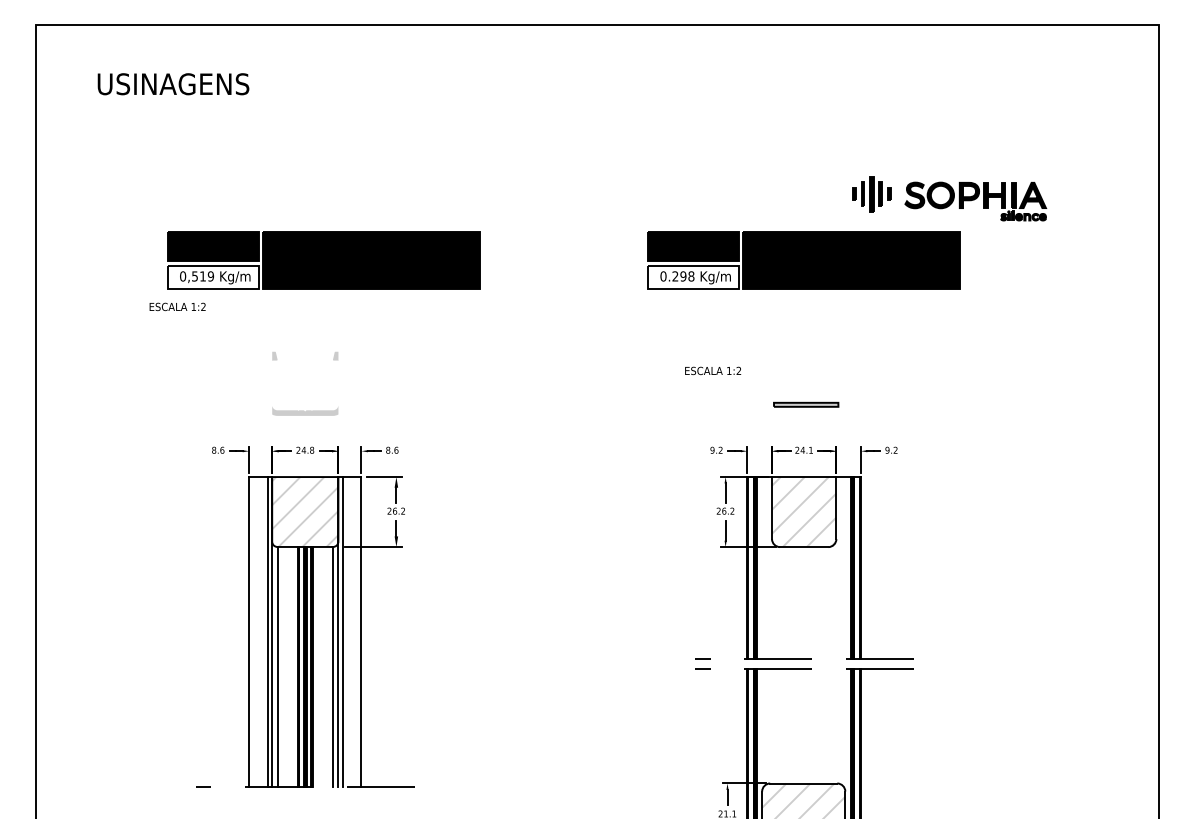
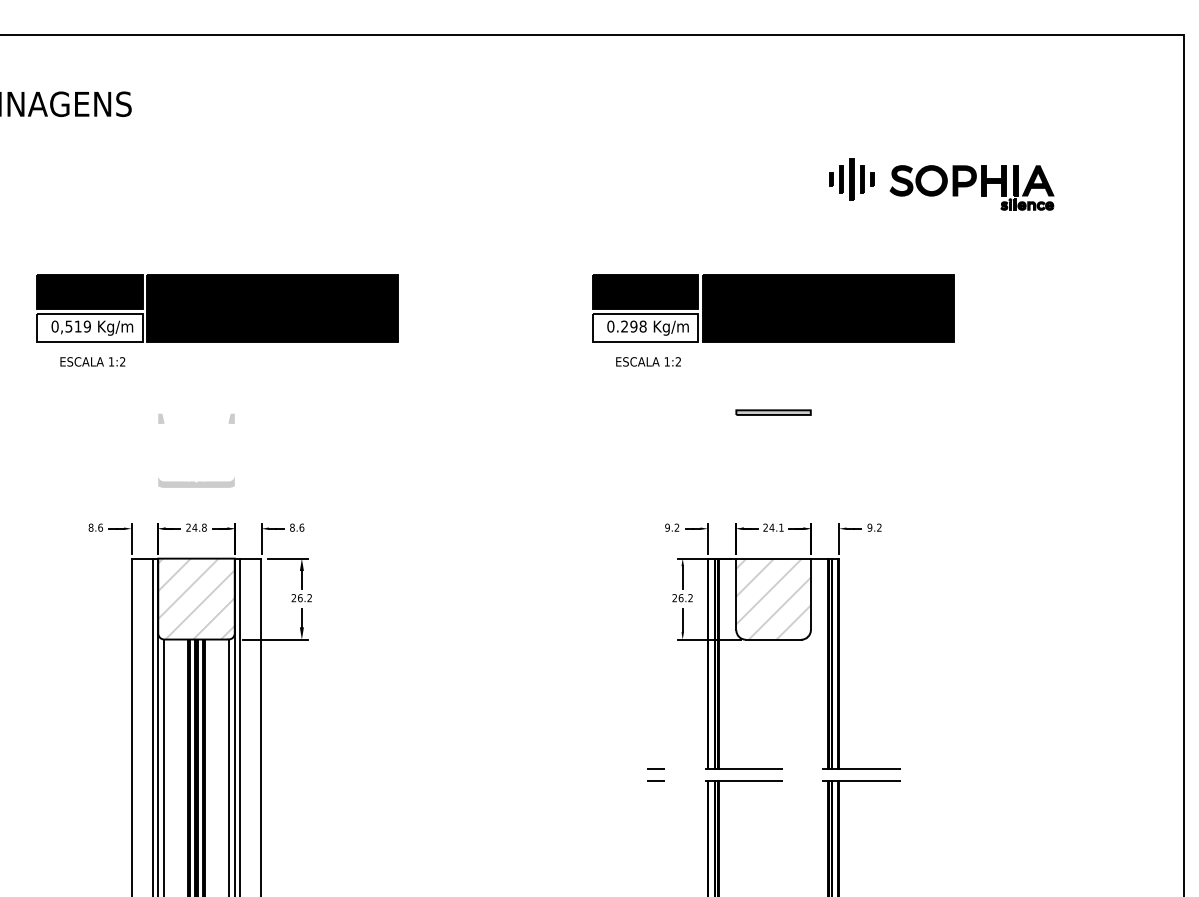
part: (949, 198) -> (941, 184), moved
text: (177, 306) -> (92, 361), moved
text: (713, 370) -> (649, 361), moved
part: (806, 404) -> (773, 412), moved

